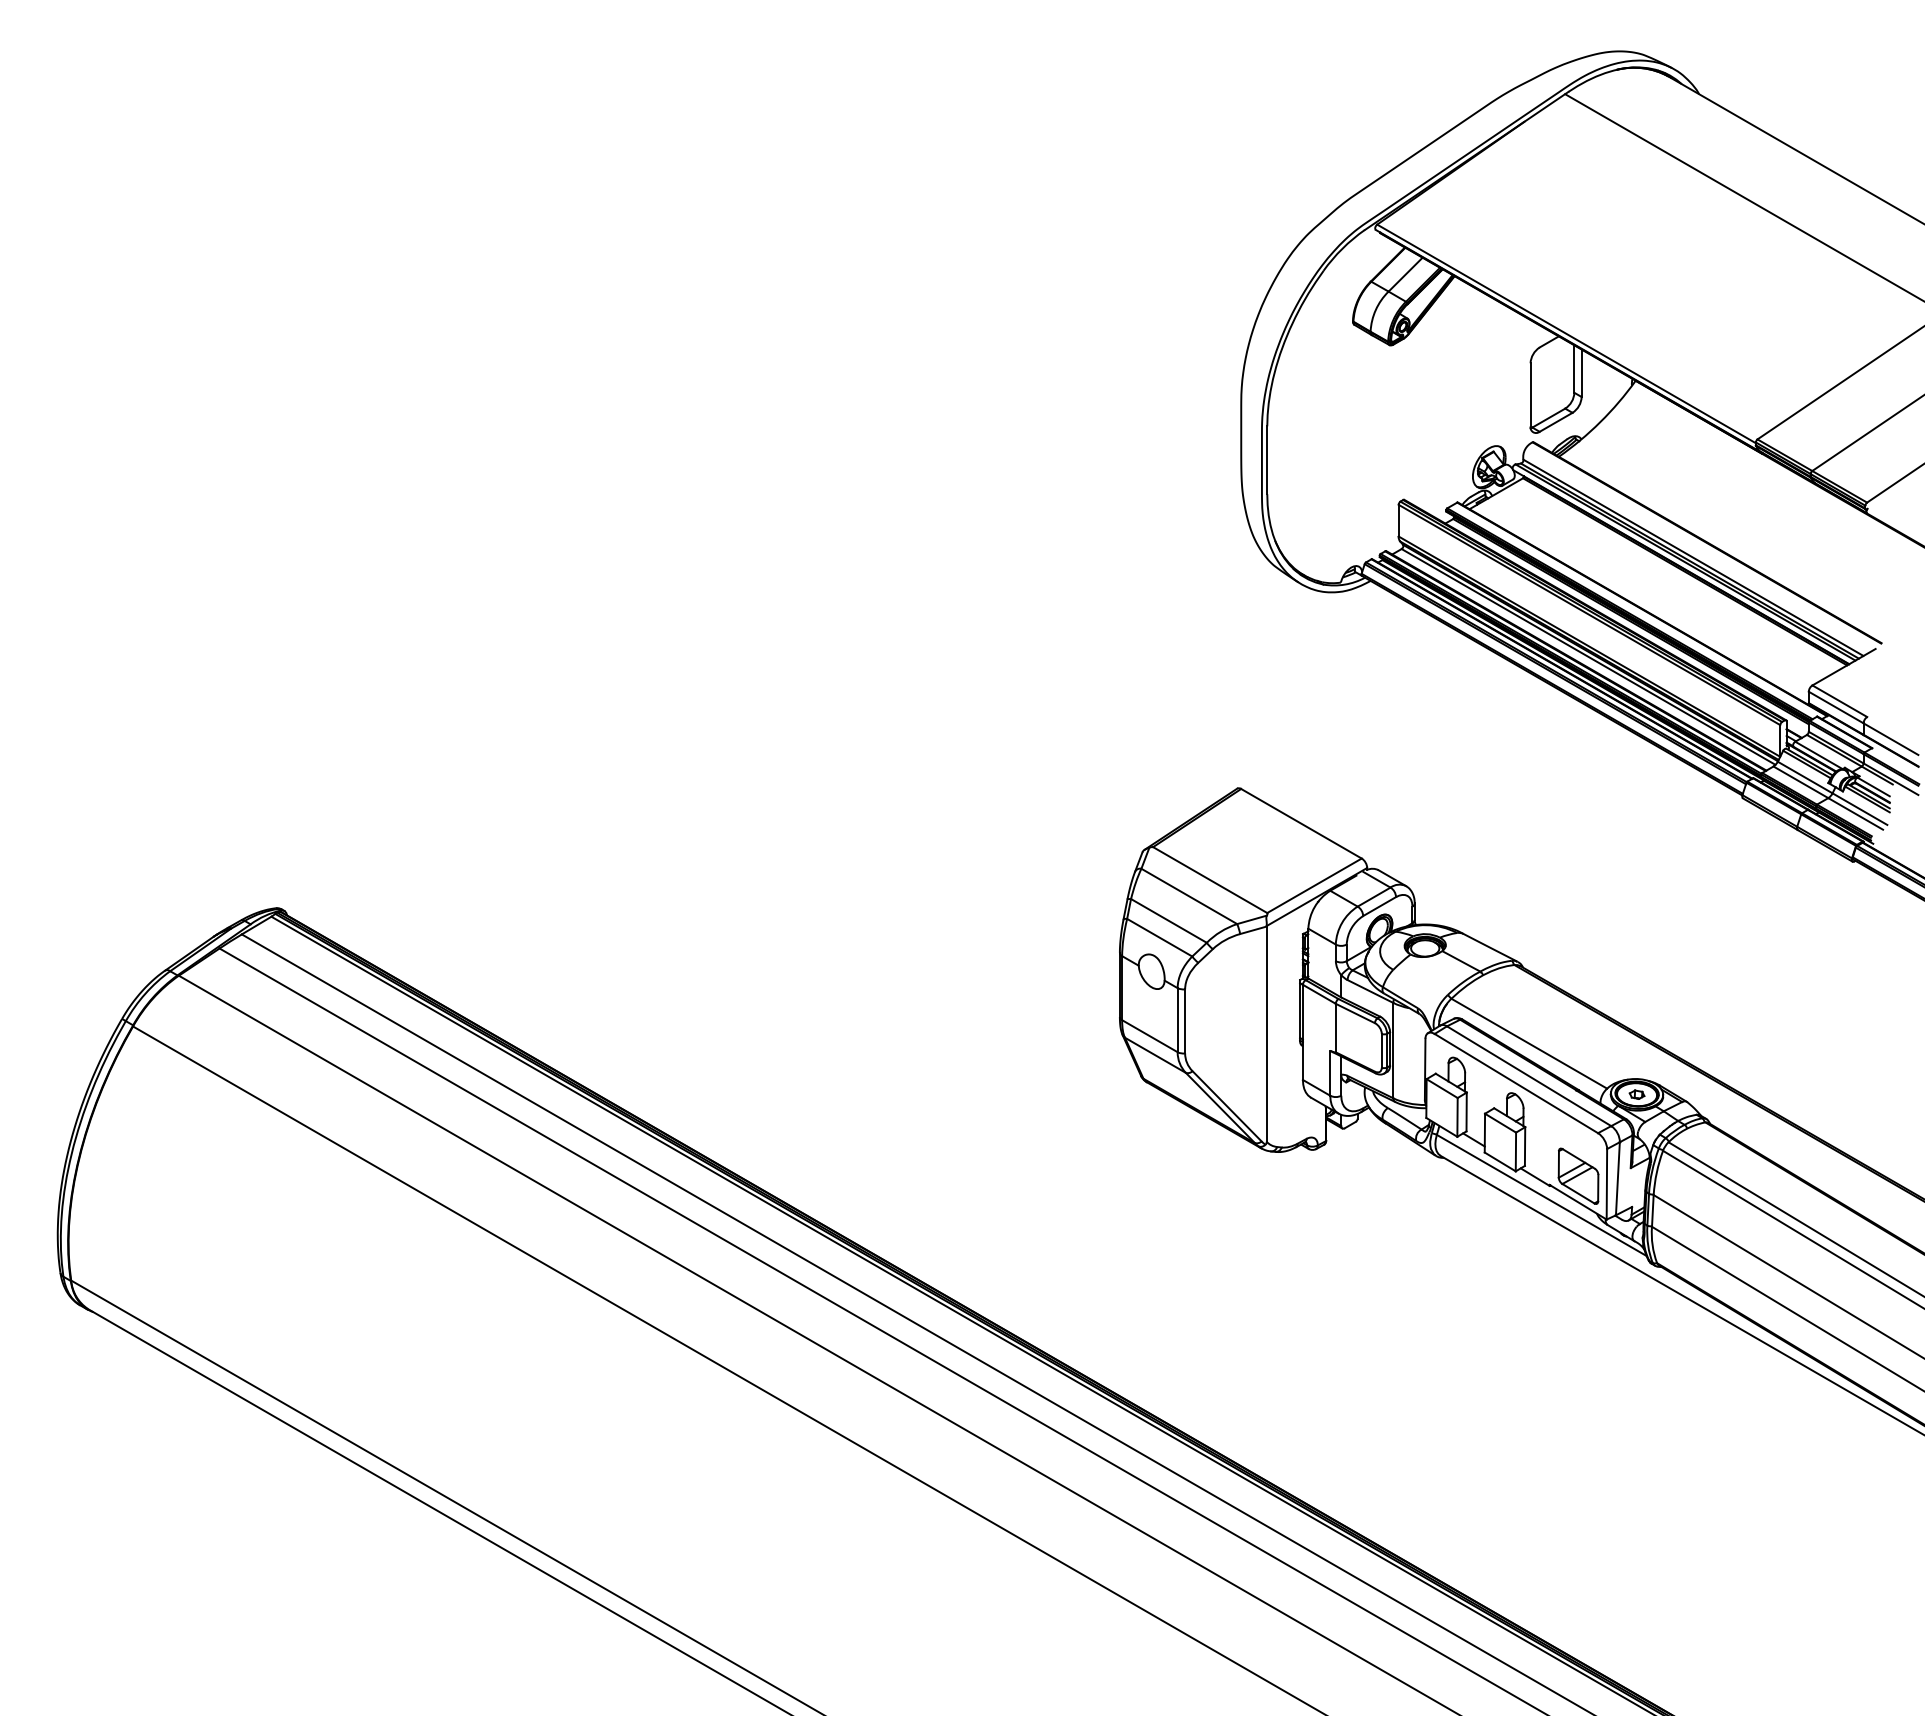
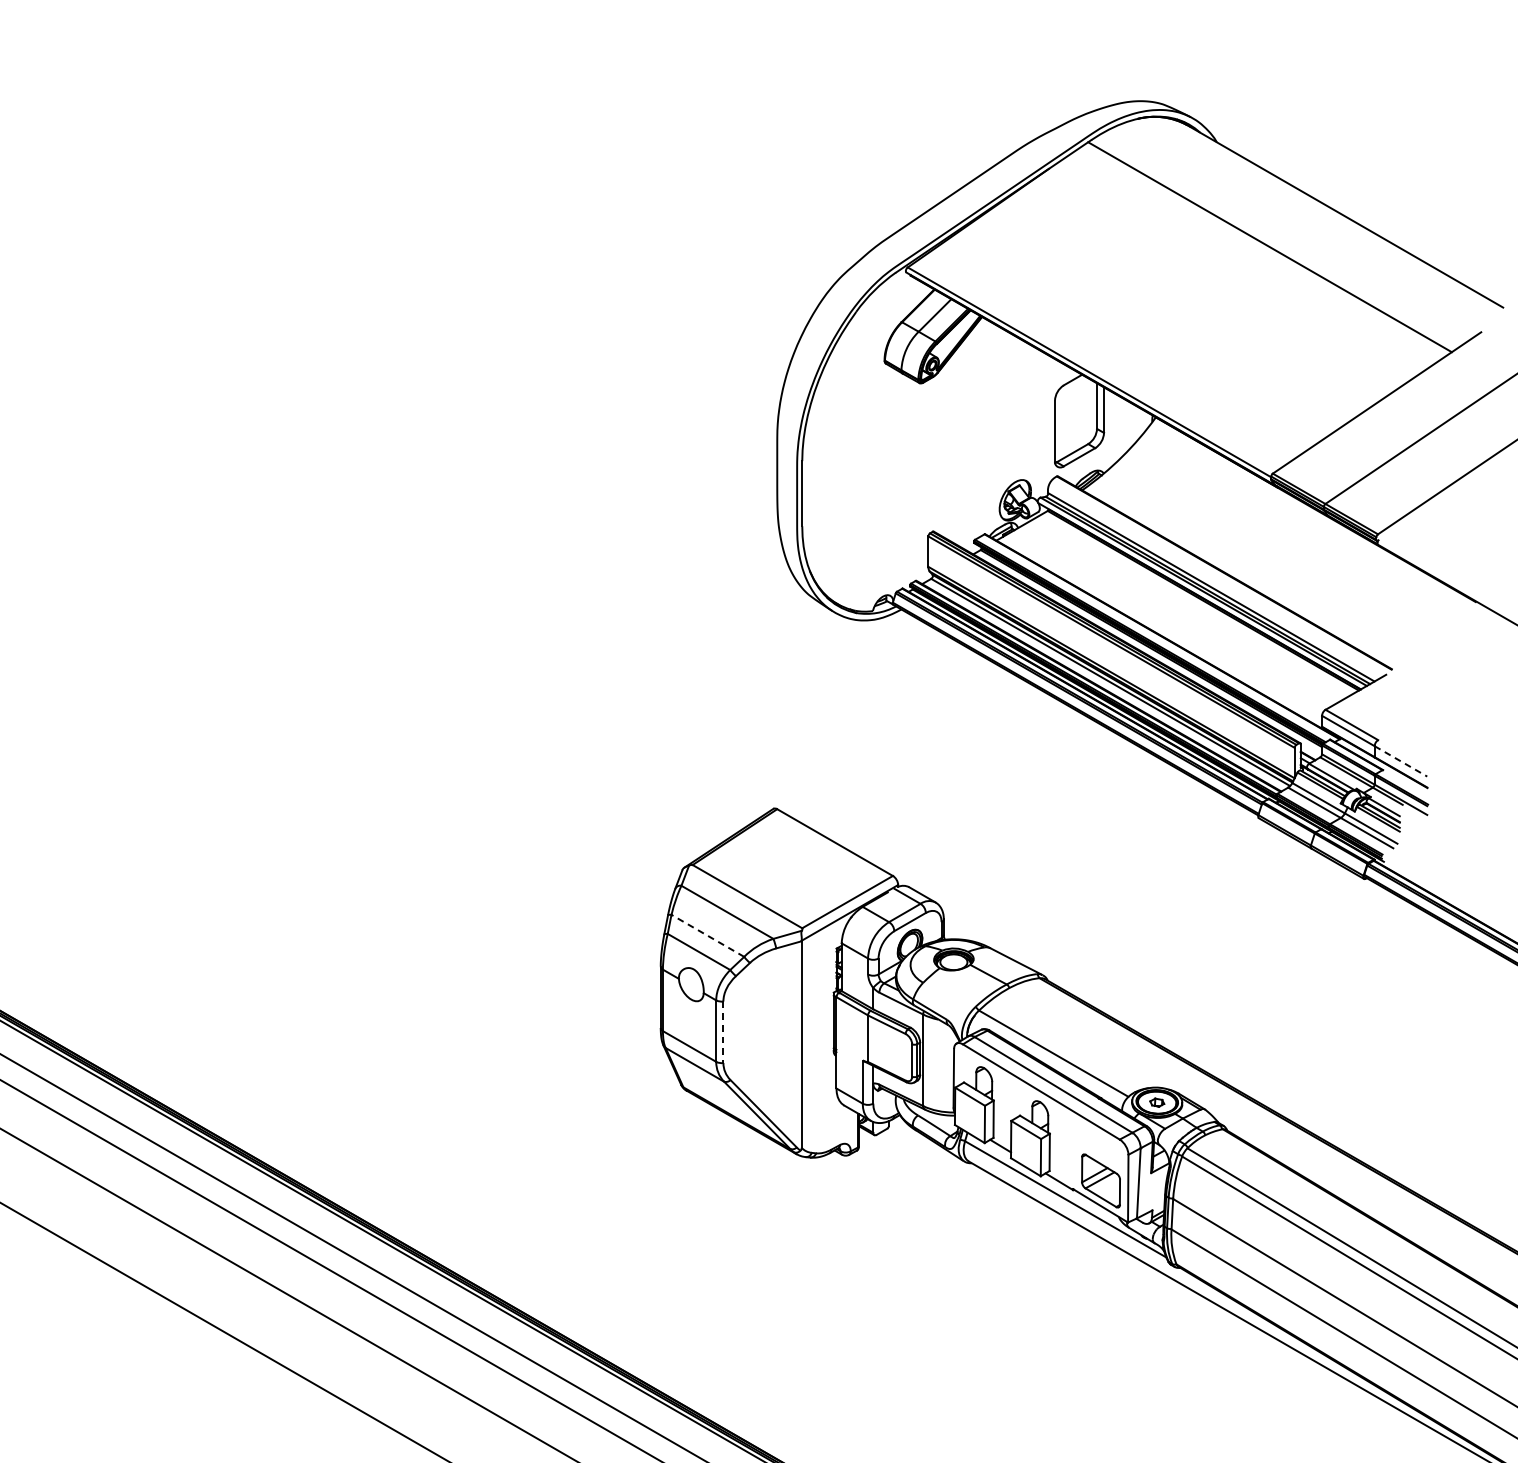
line: (1890, 739) -> (1400, 761), solid -> dashed
line: (1168, 920) -> (707, 935), solid -> dashed
line: (1185, 1021) -> (723, 1032), solid -> dashed

